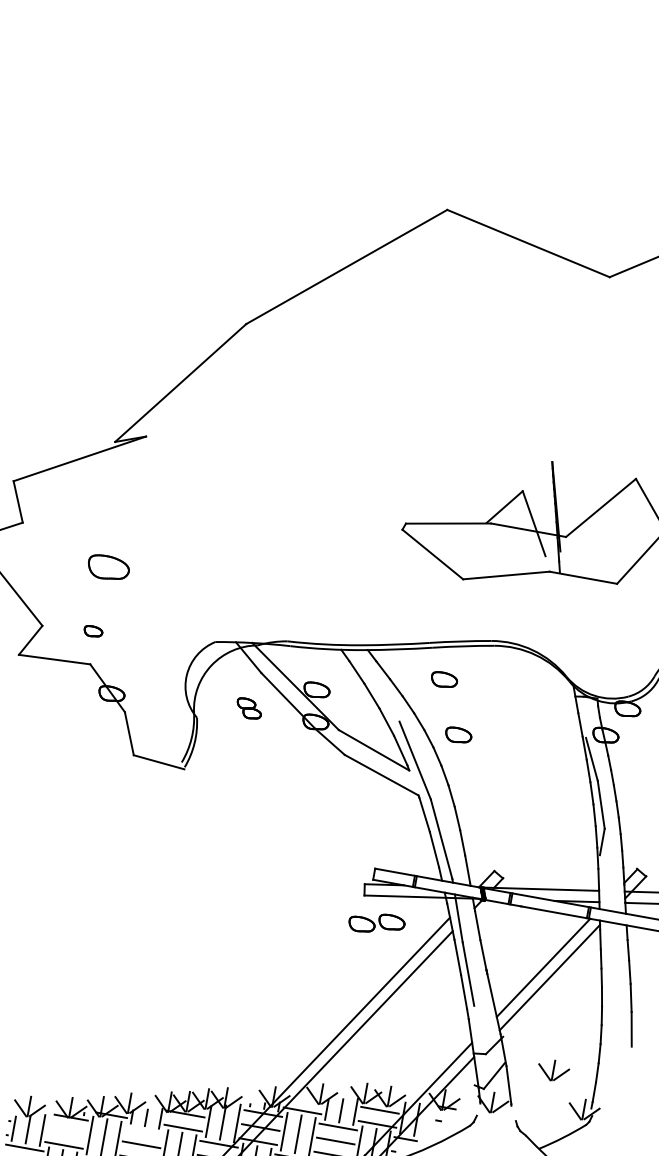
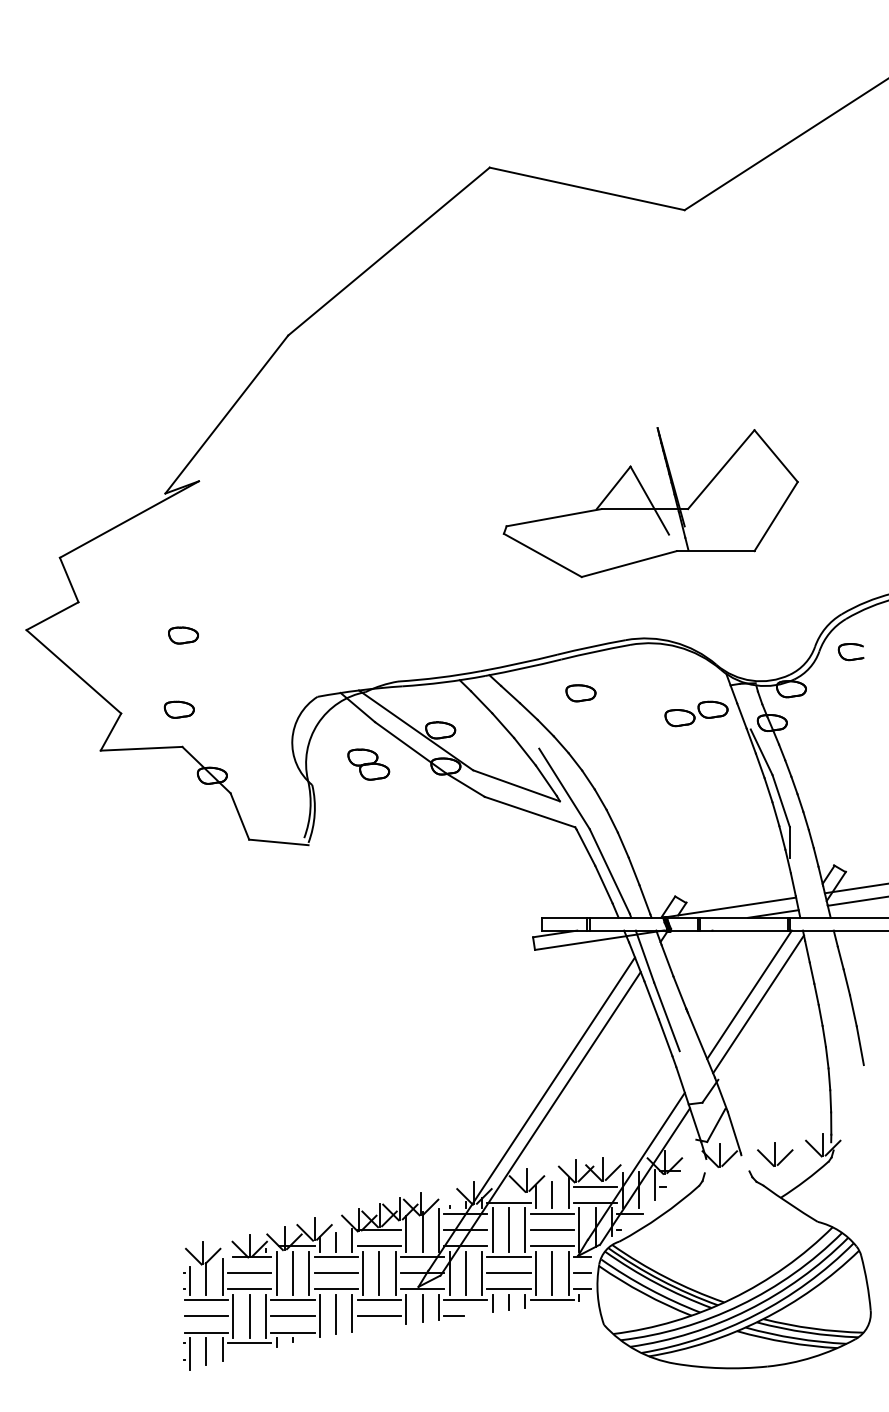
part: (108, 567) -> (183, 635), size x0.62
part: (92, 631) -> (178, 709), size x1.43
part: (248, 708) -> (368, 764), size x1.43
part: (458, 735) -> (607, 752), removed
part: (376, 923) -> (696, 713), moved
part: (553, 1070) -> (775, 1154), moved
line: (431, 1117) -> (654, 1184), added
line: (143, 1130) -> (335, 1256), added
line: (66, 1131) -> (249, 1273), added

